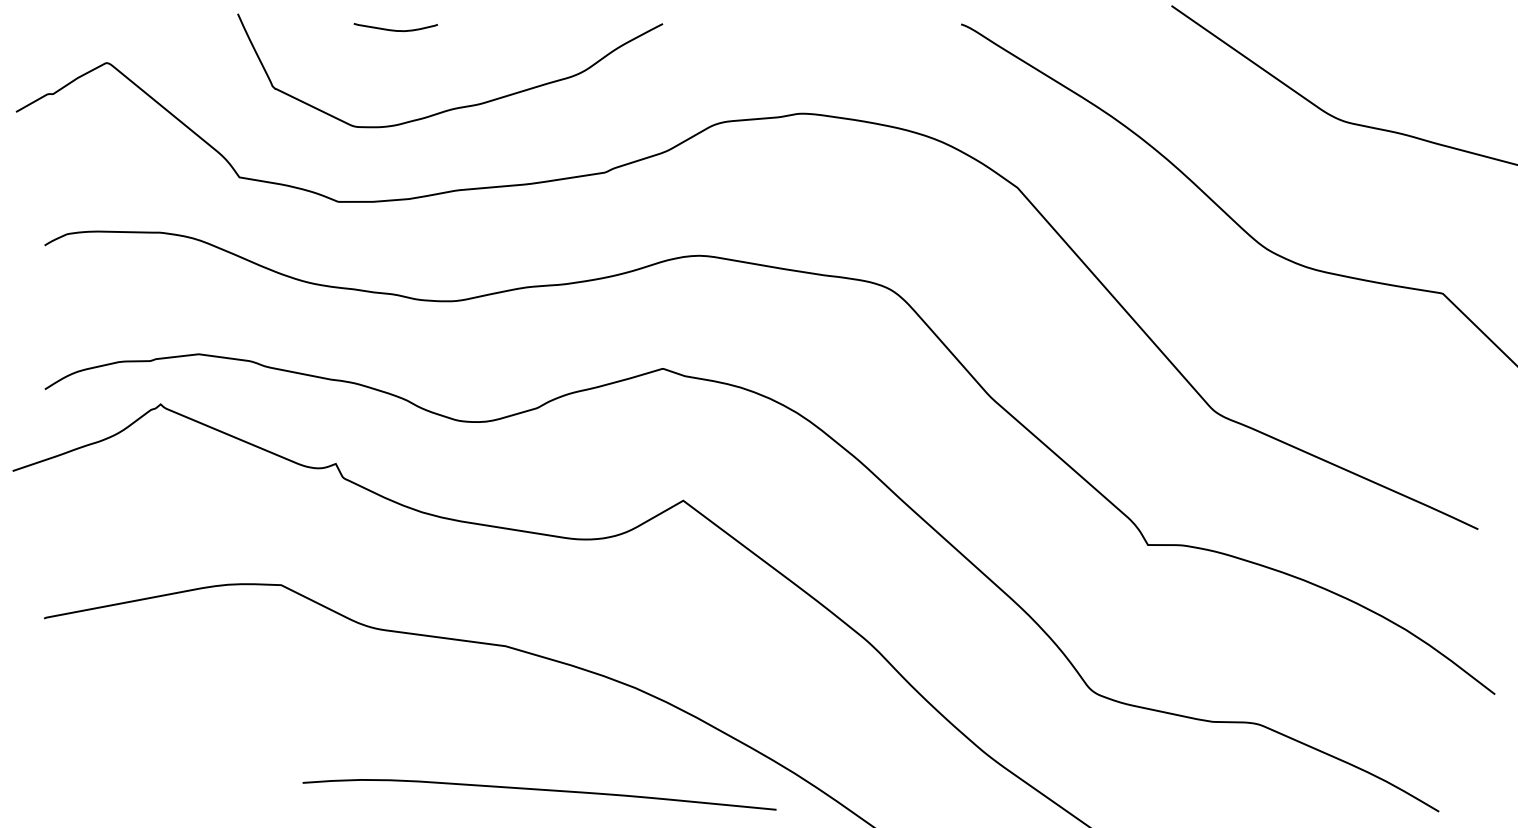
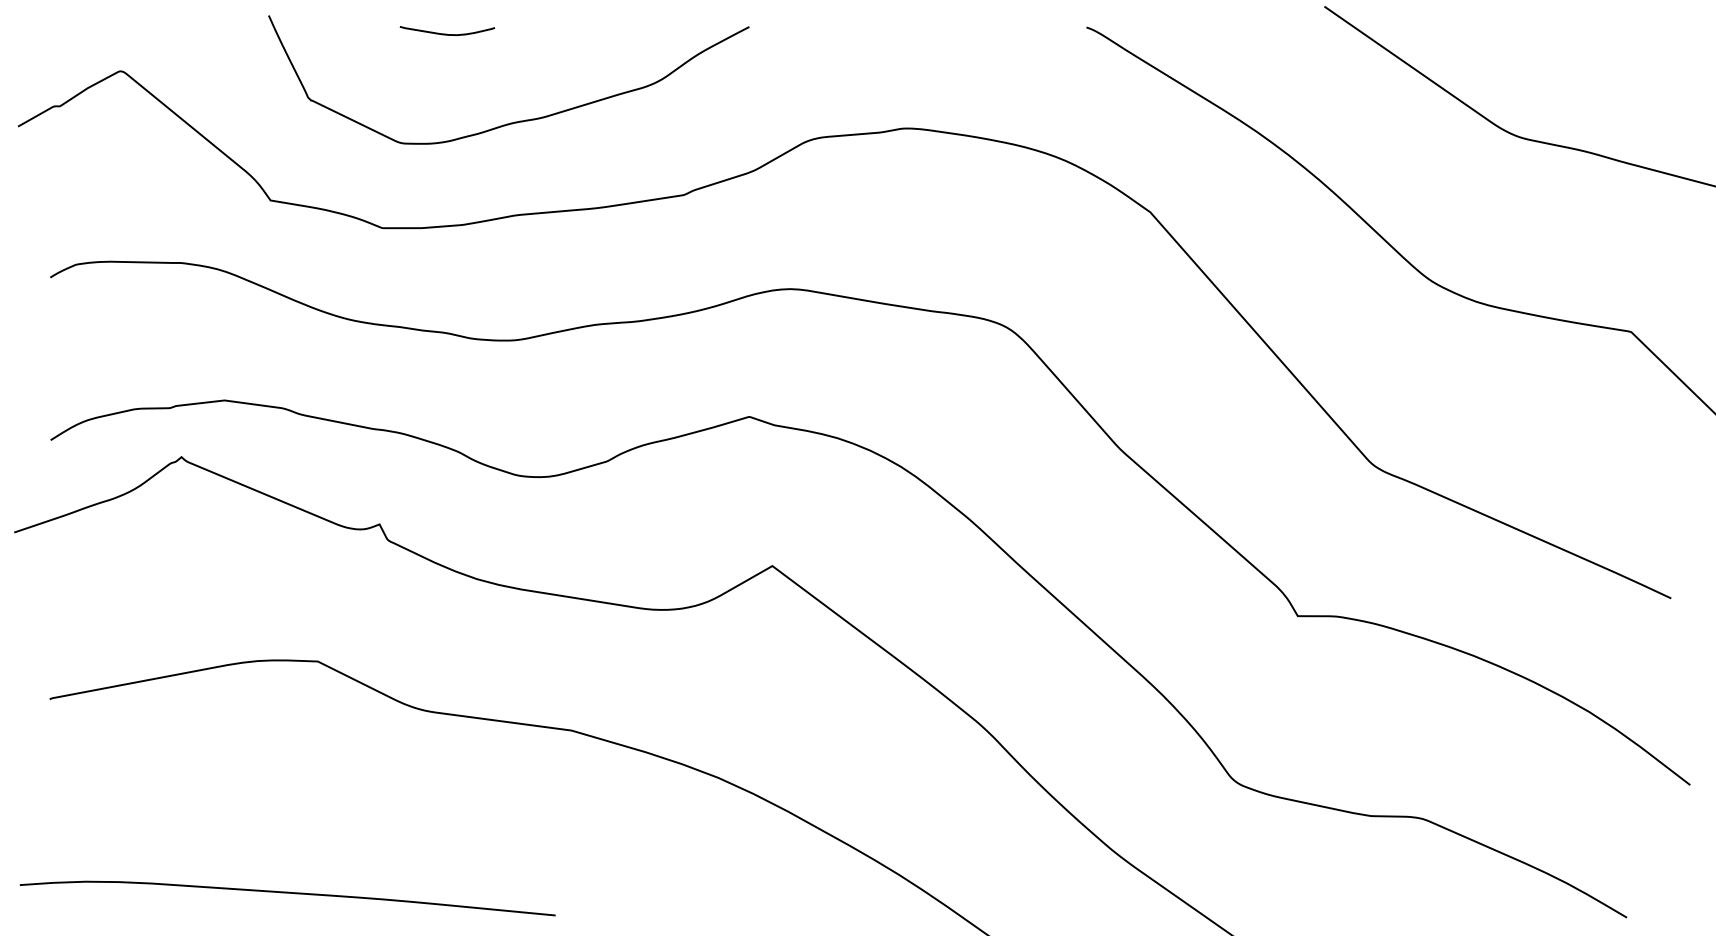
curve: (539, 790) -> (287, 893), moved

